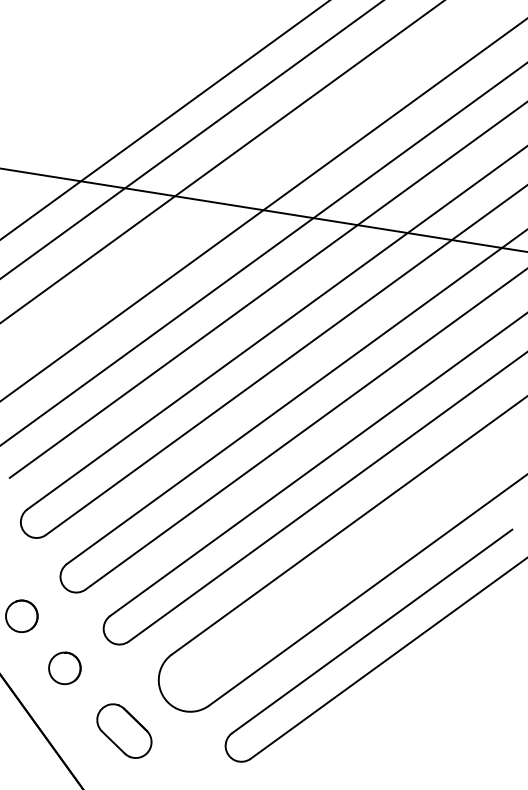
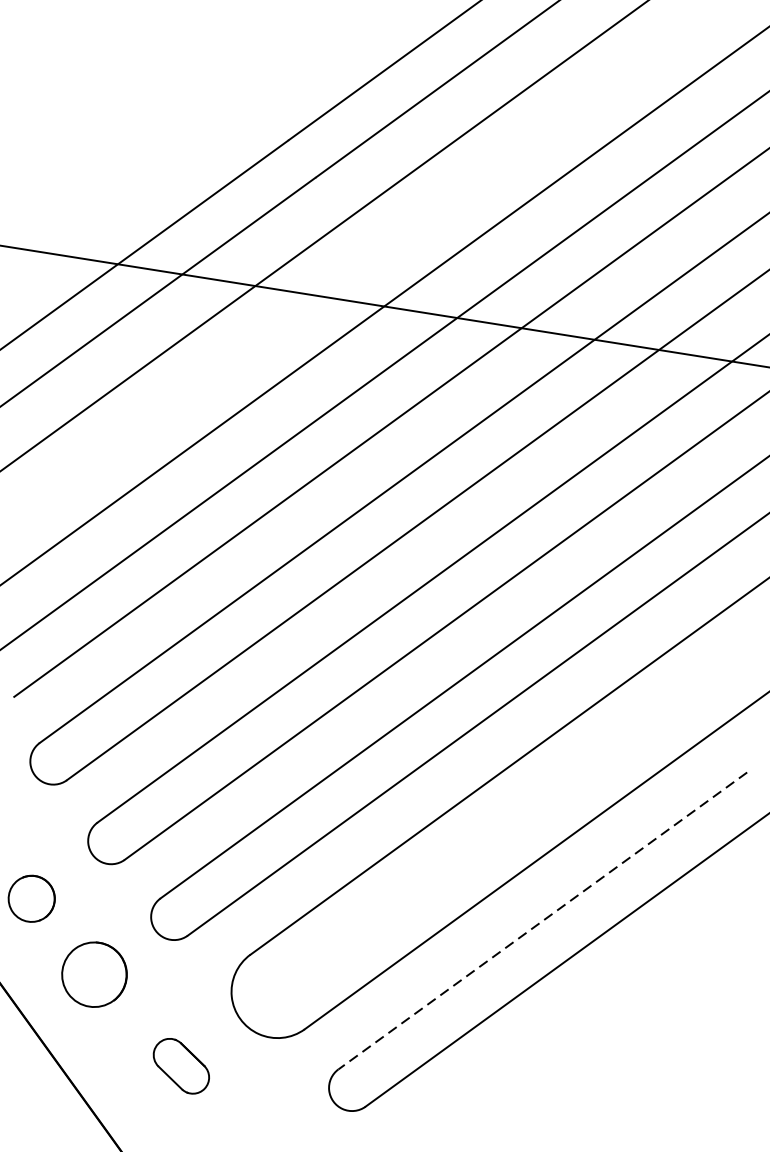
line: (371, 631) -> (541, 920), solid -> dashed
part: (64, 668) -> (93, 974), size x1.4
part: (124, 730) -> (181, 1065), size x0.7

